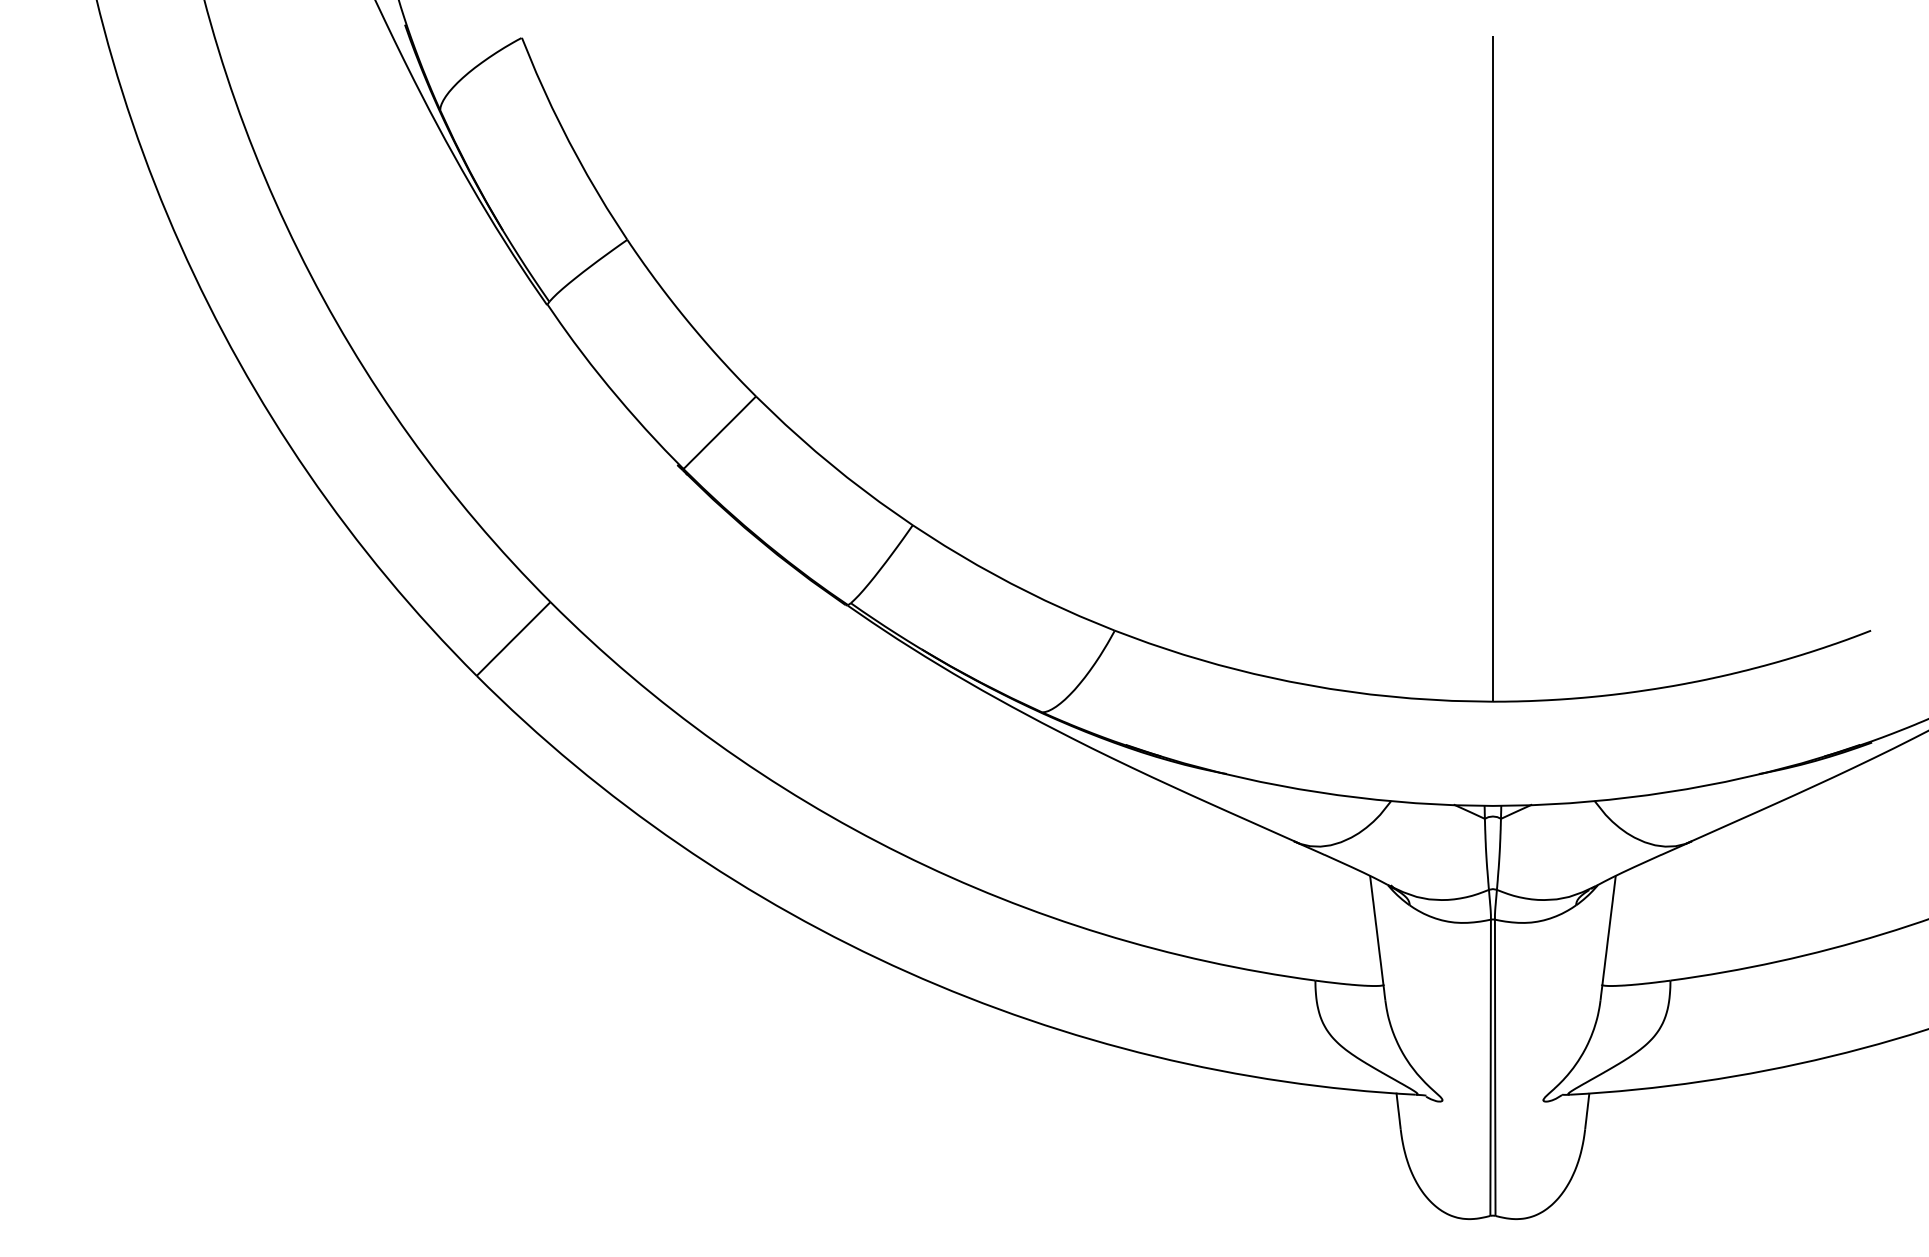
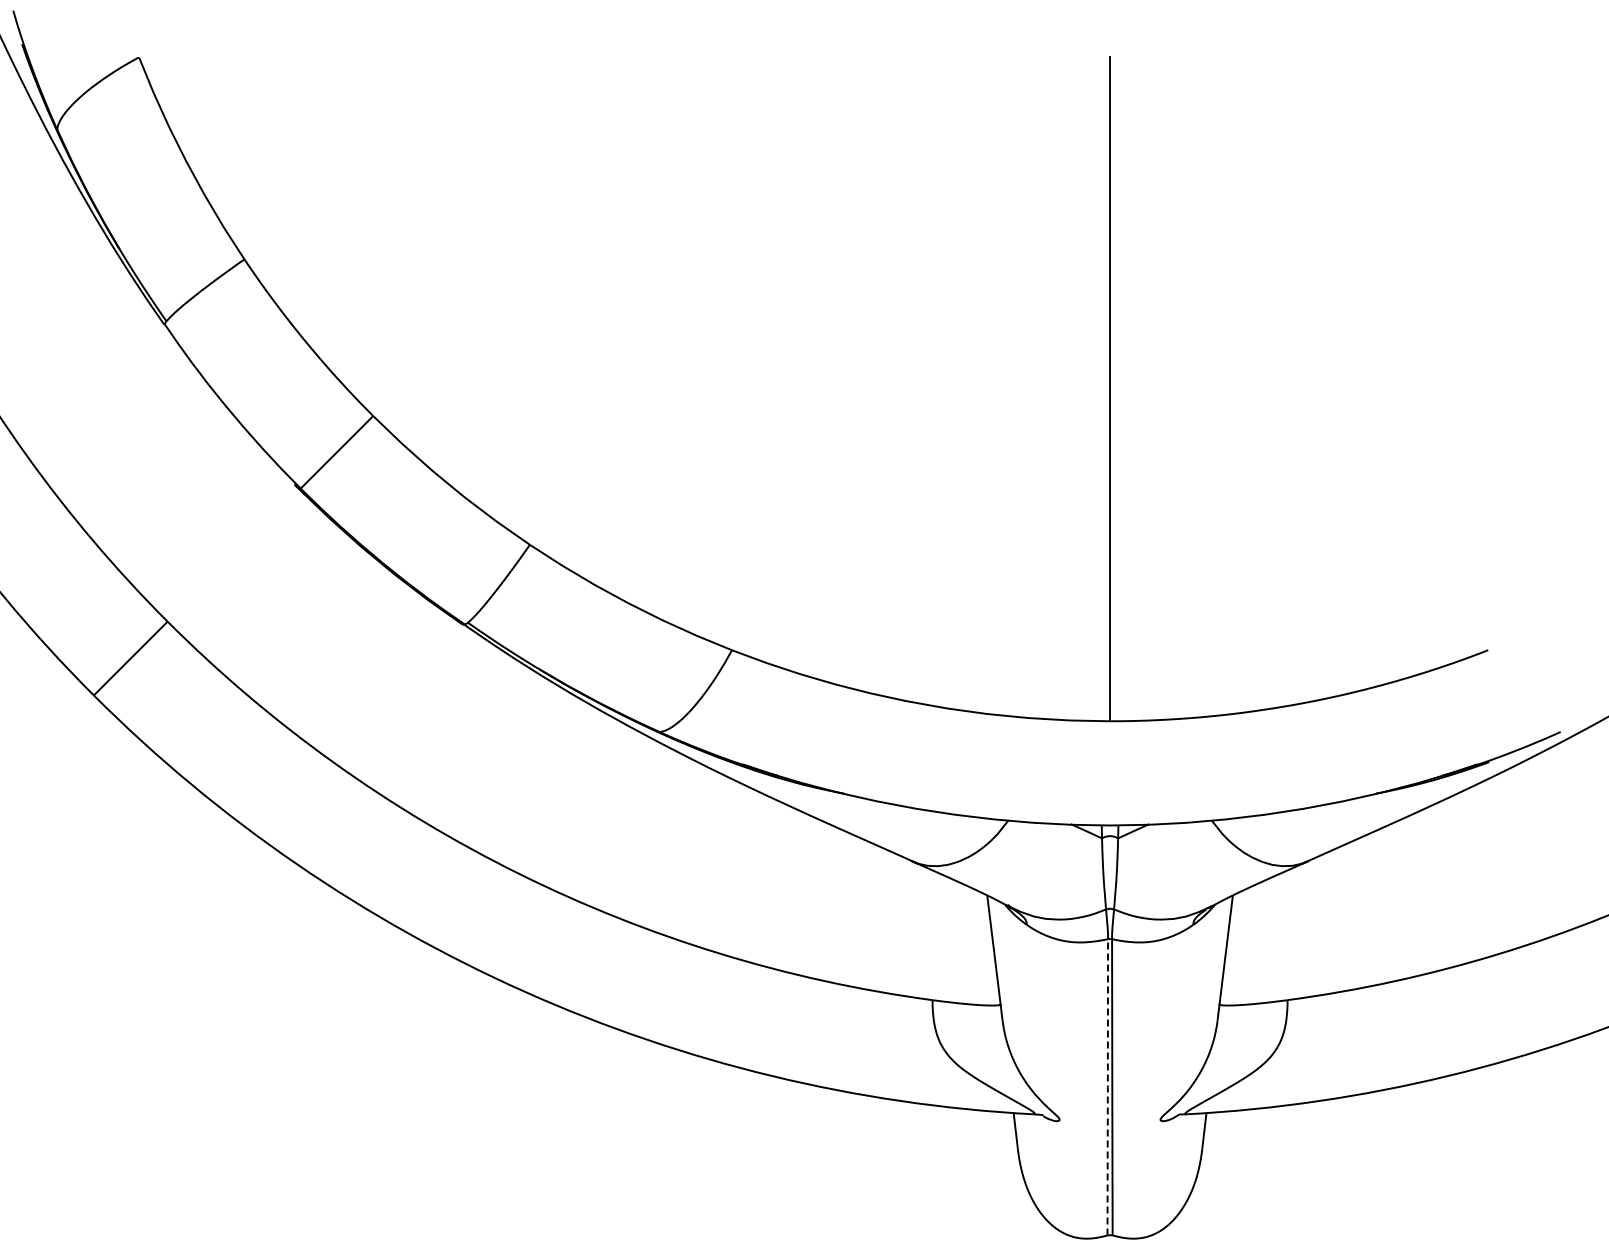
line: (1490, 1067) -> (1107, 1087), solid -> dashed

